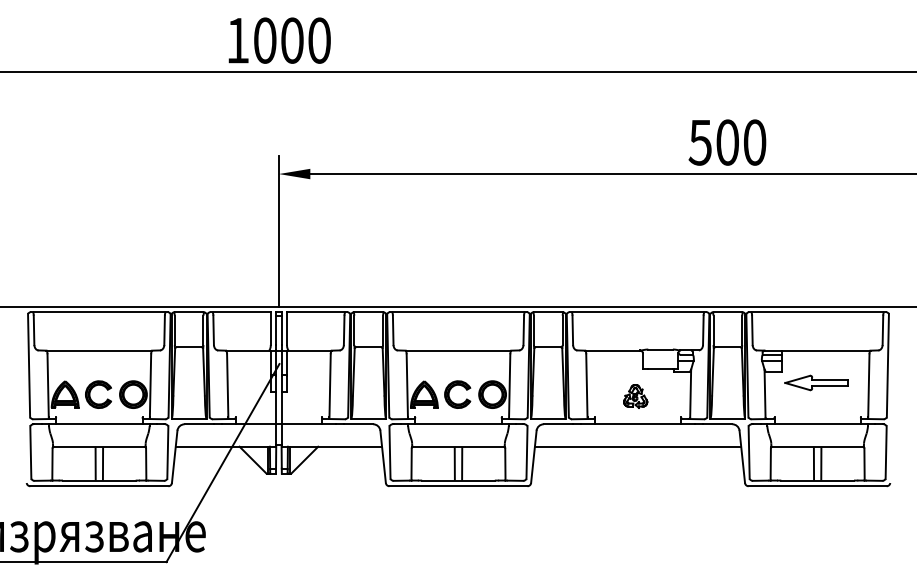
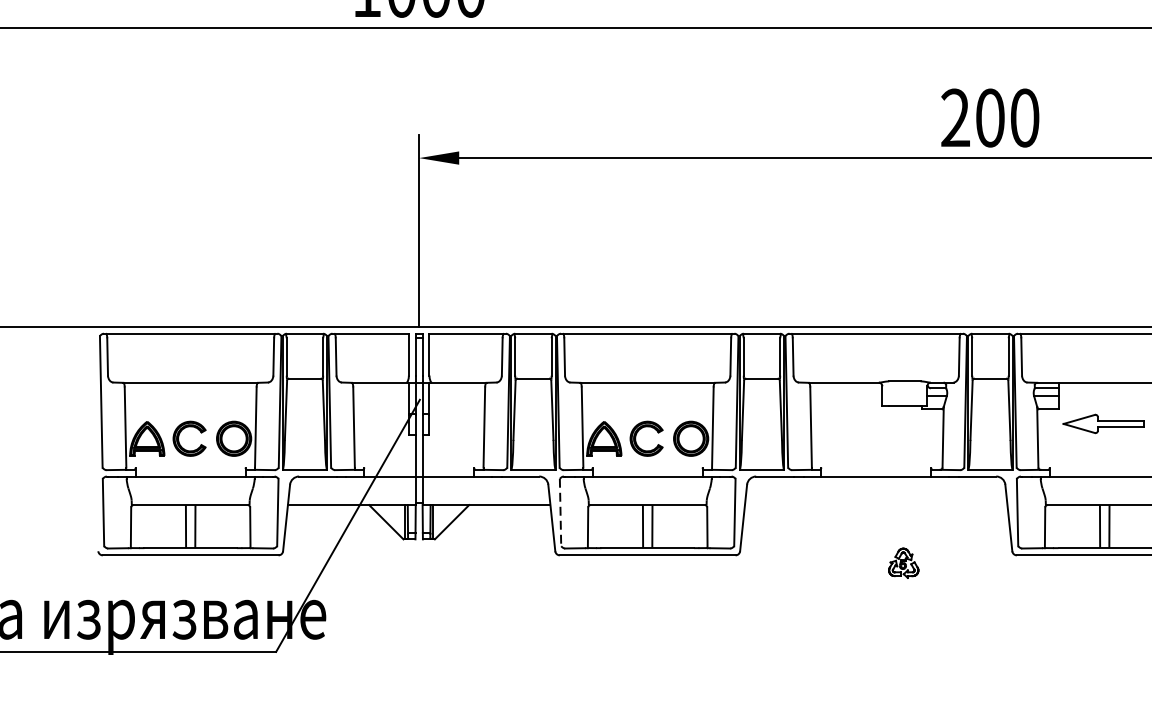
text: (699, 142) -> (954, 117), 500 -> 200
part: (635, 396) -> (903, 563), moved
line: (637, 446) -> (875, 504), removed
line: (389, 452) -> (559, 512), solid -> dashed

